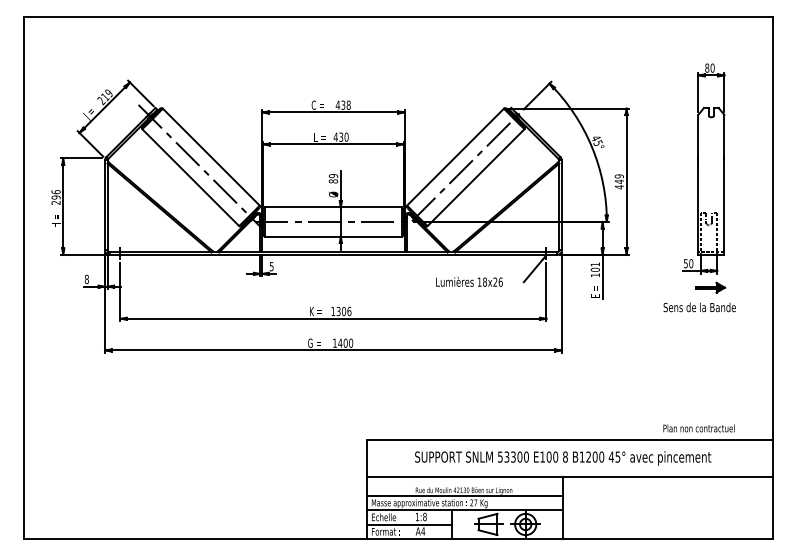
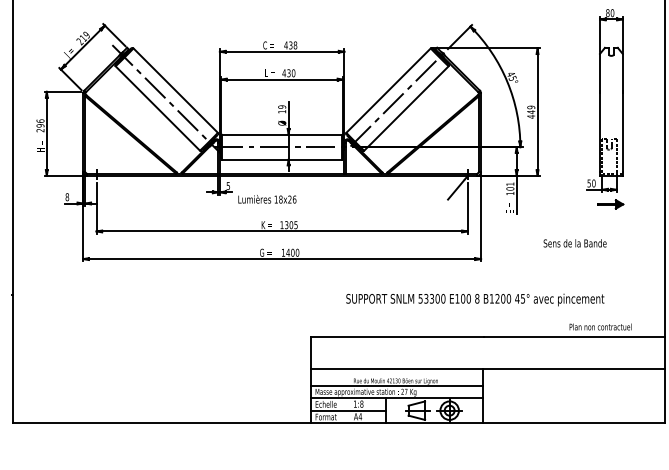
text: (333, 181) -> (282, 111), 89 -> 19
text: (469, 281) -> (267, 199), moved
text: (699, 307) -> (574, 243), moved
text: (349, 311) -> (296, 225), 1306 -> 1305
text: (563, 458) -> (475, 300), moved

